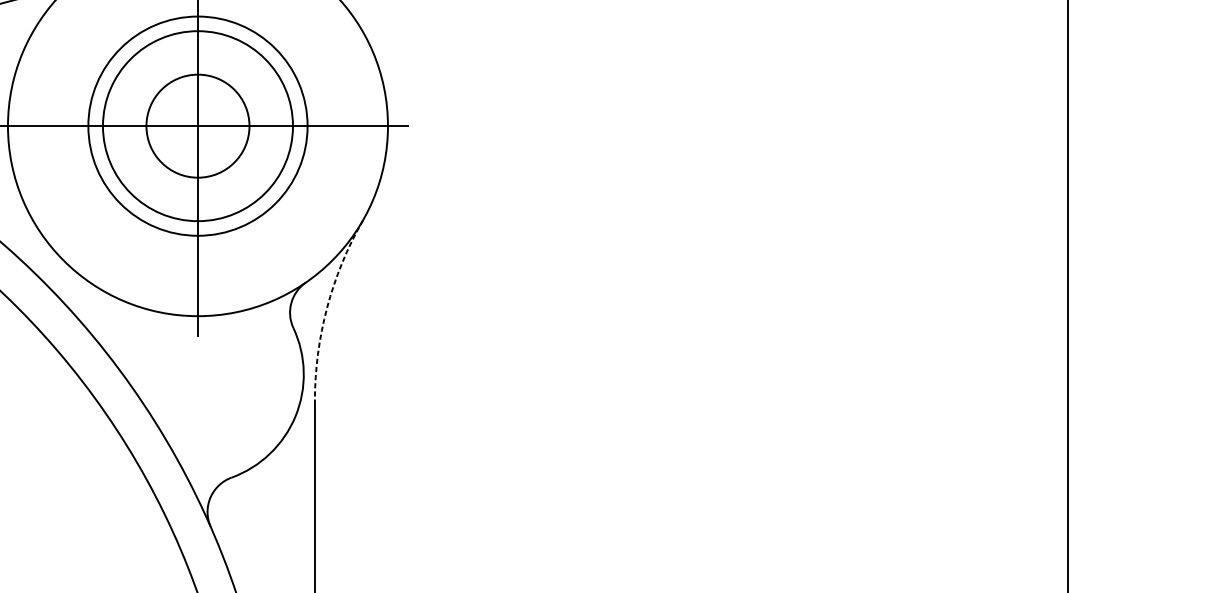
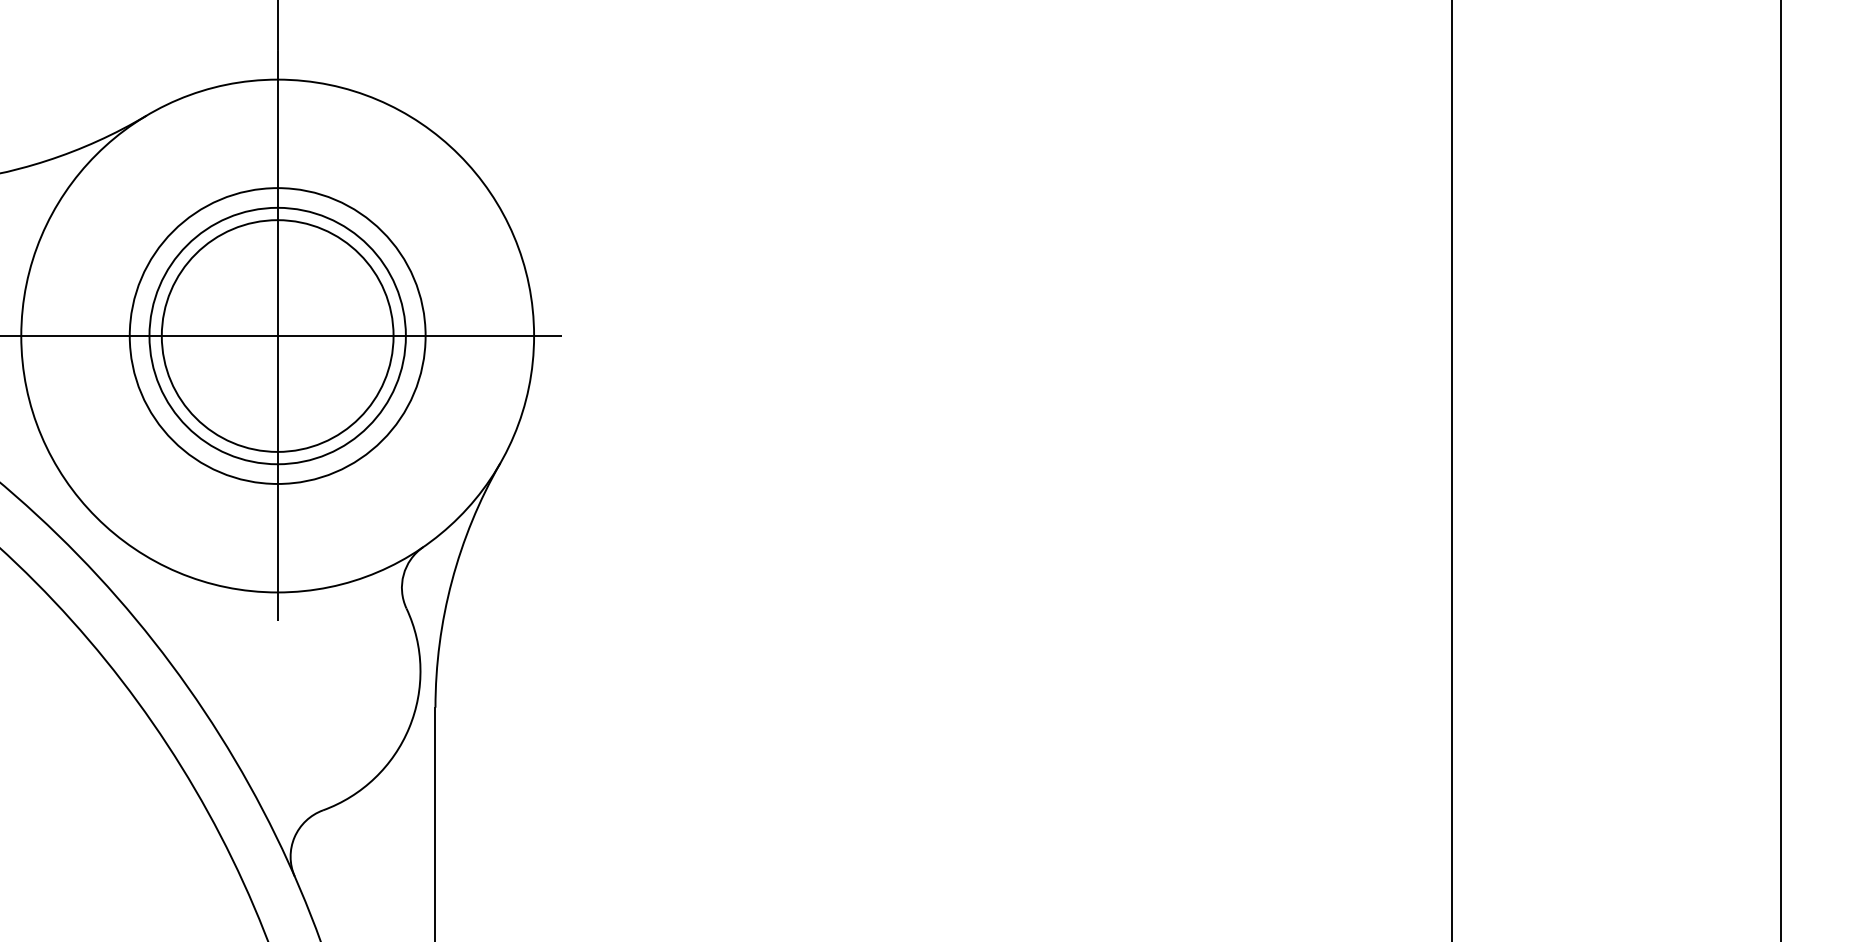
circle: (197, 125) -> (277, 335), size x1.67
arc: (326, 308) -> (451, 581), dashed -> solid

